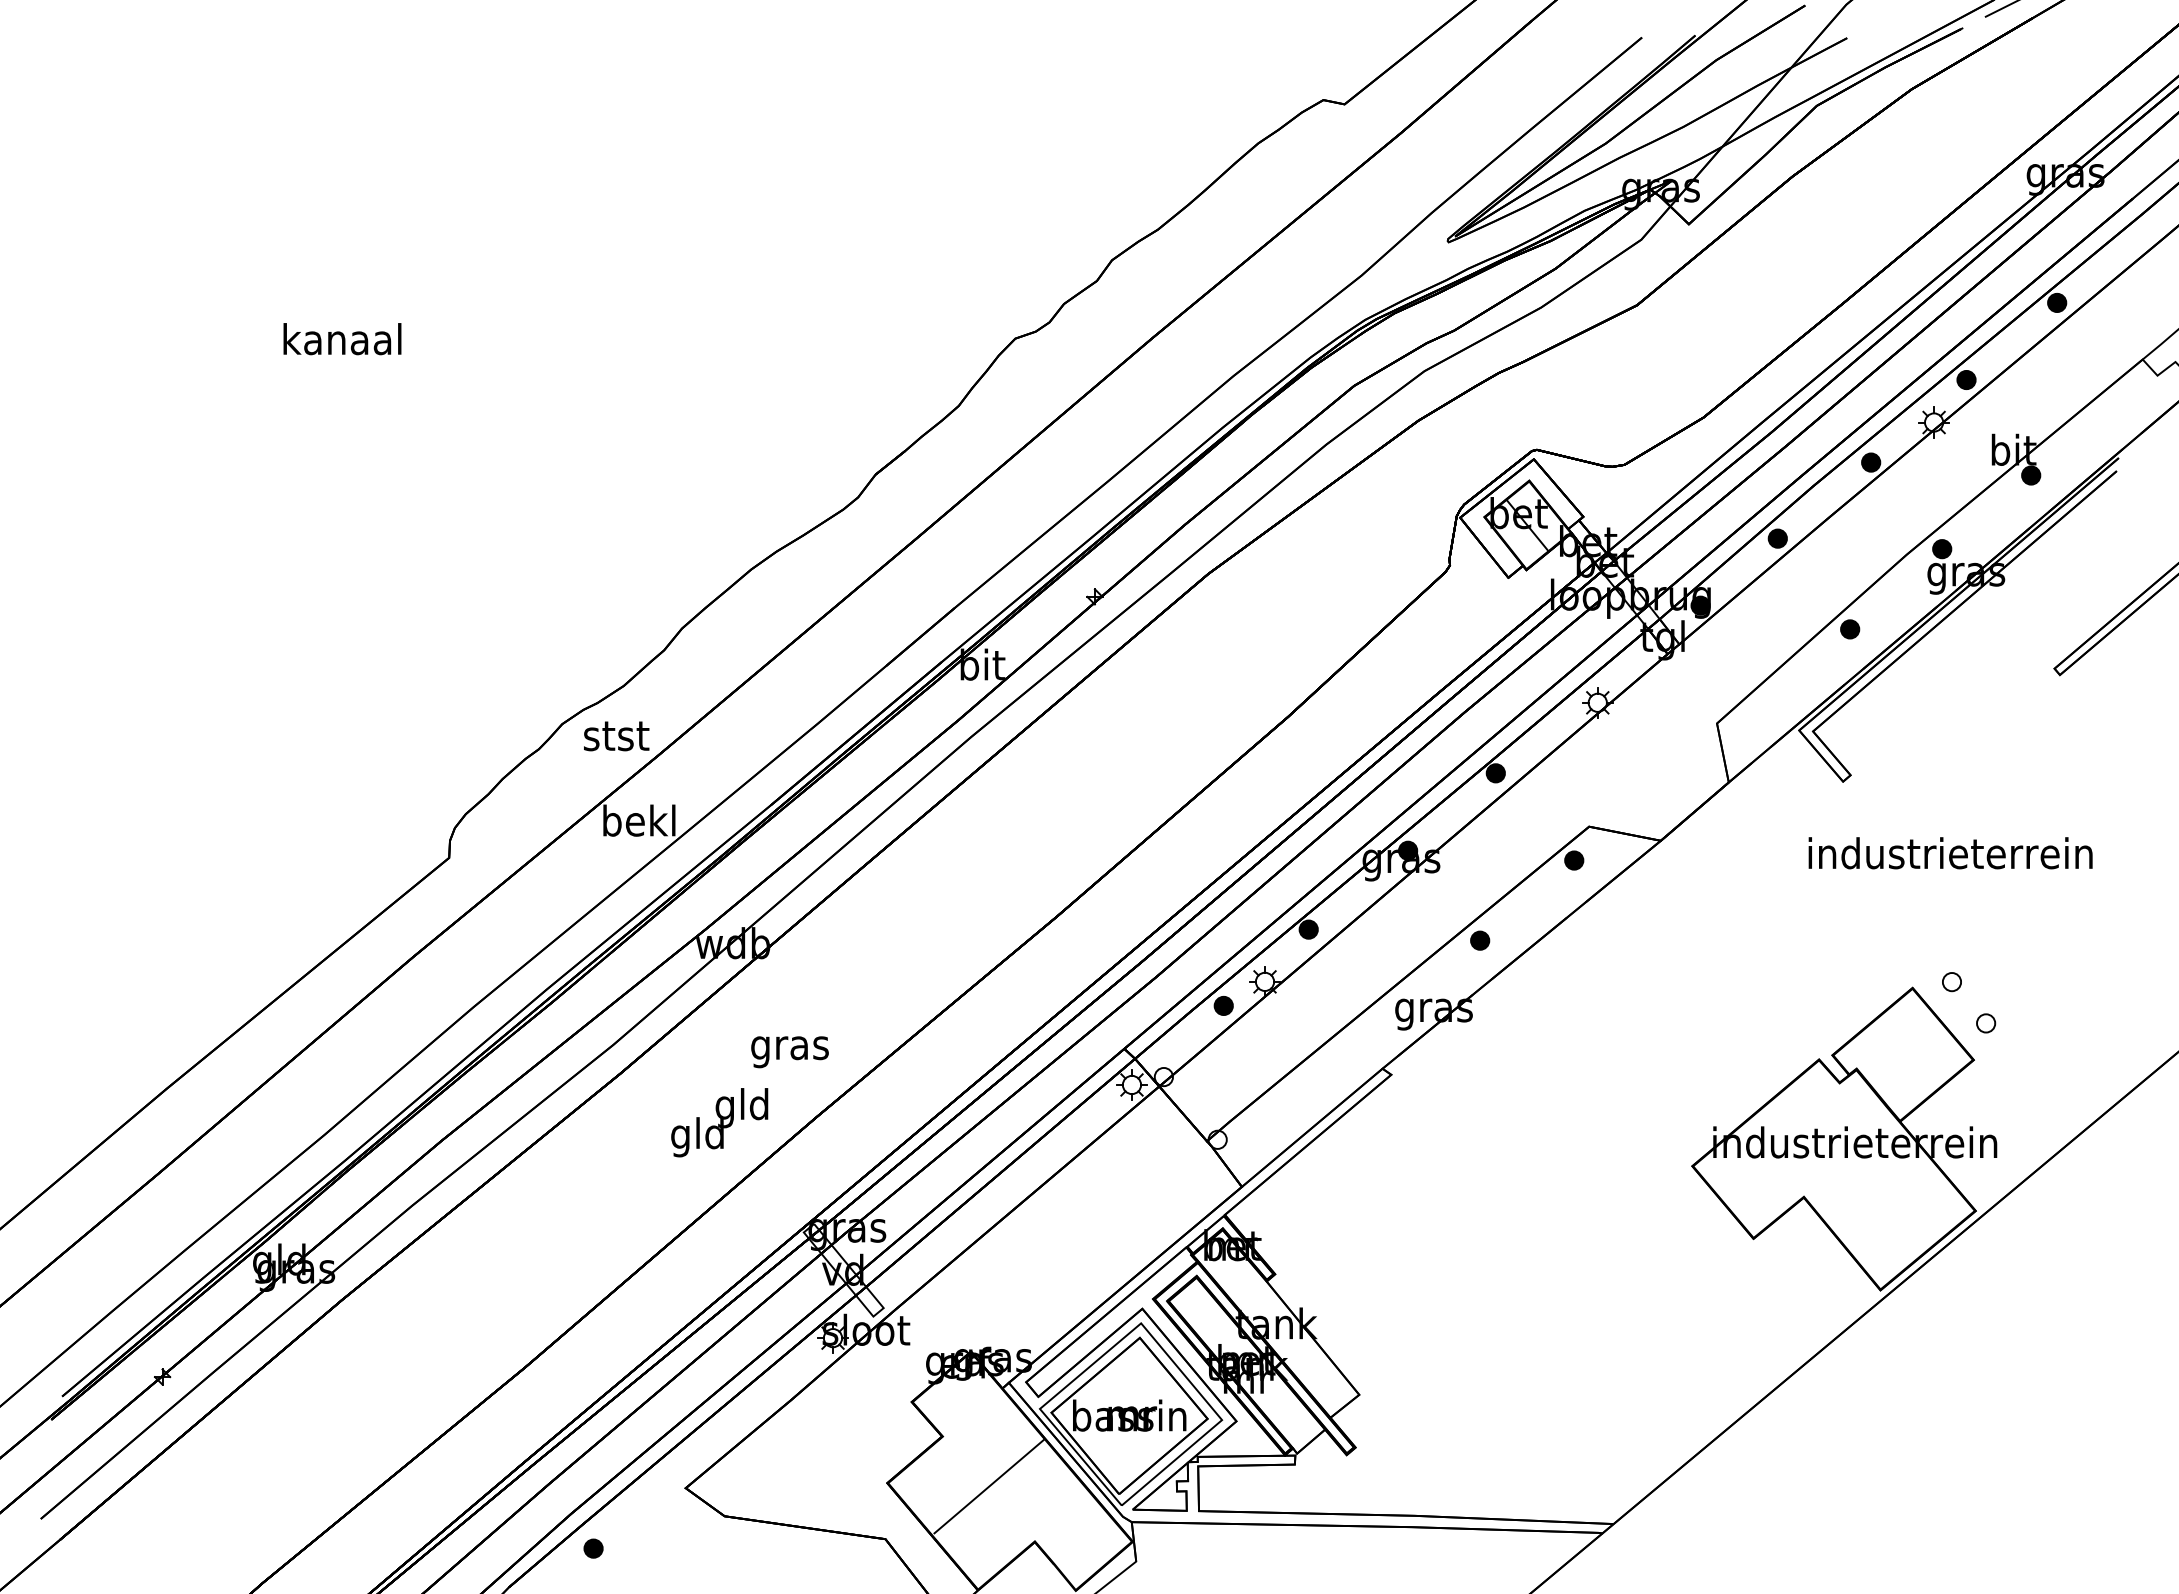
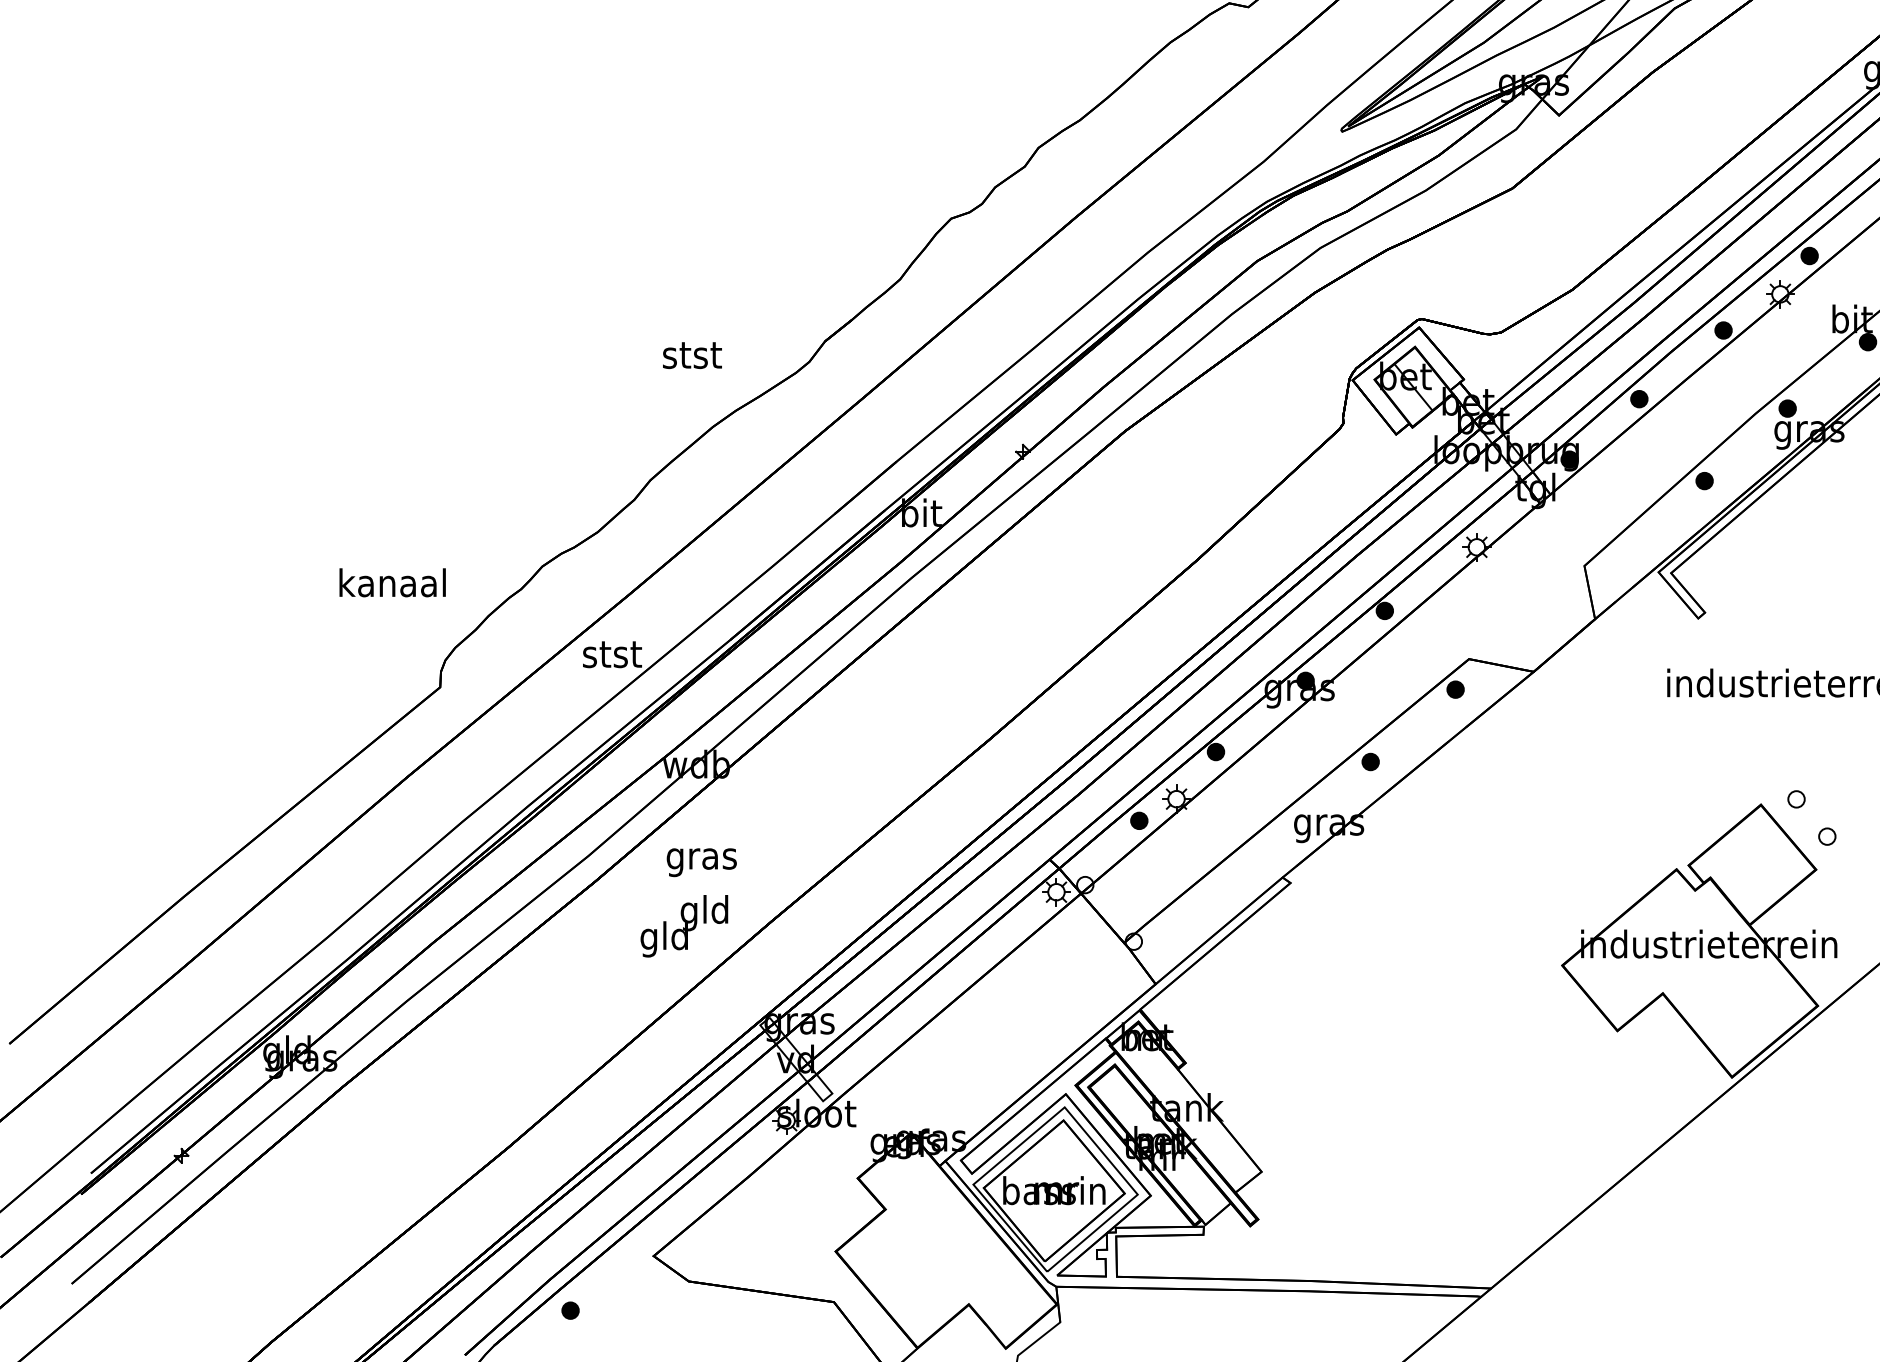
text: (342, 339) -> (392, 583), moved
text: (616, 736) -> (692, 355), moved
text: (639, 820) -> (612, 653), bekl -> stst
text: (789, 1052) -> (701, 862), moved
line: (989, 1486) -> (927, 1254), removed

